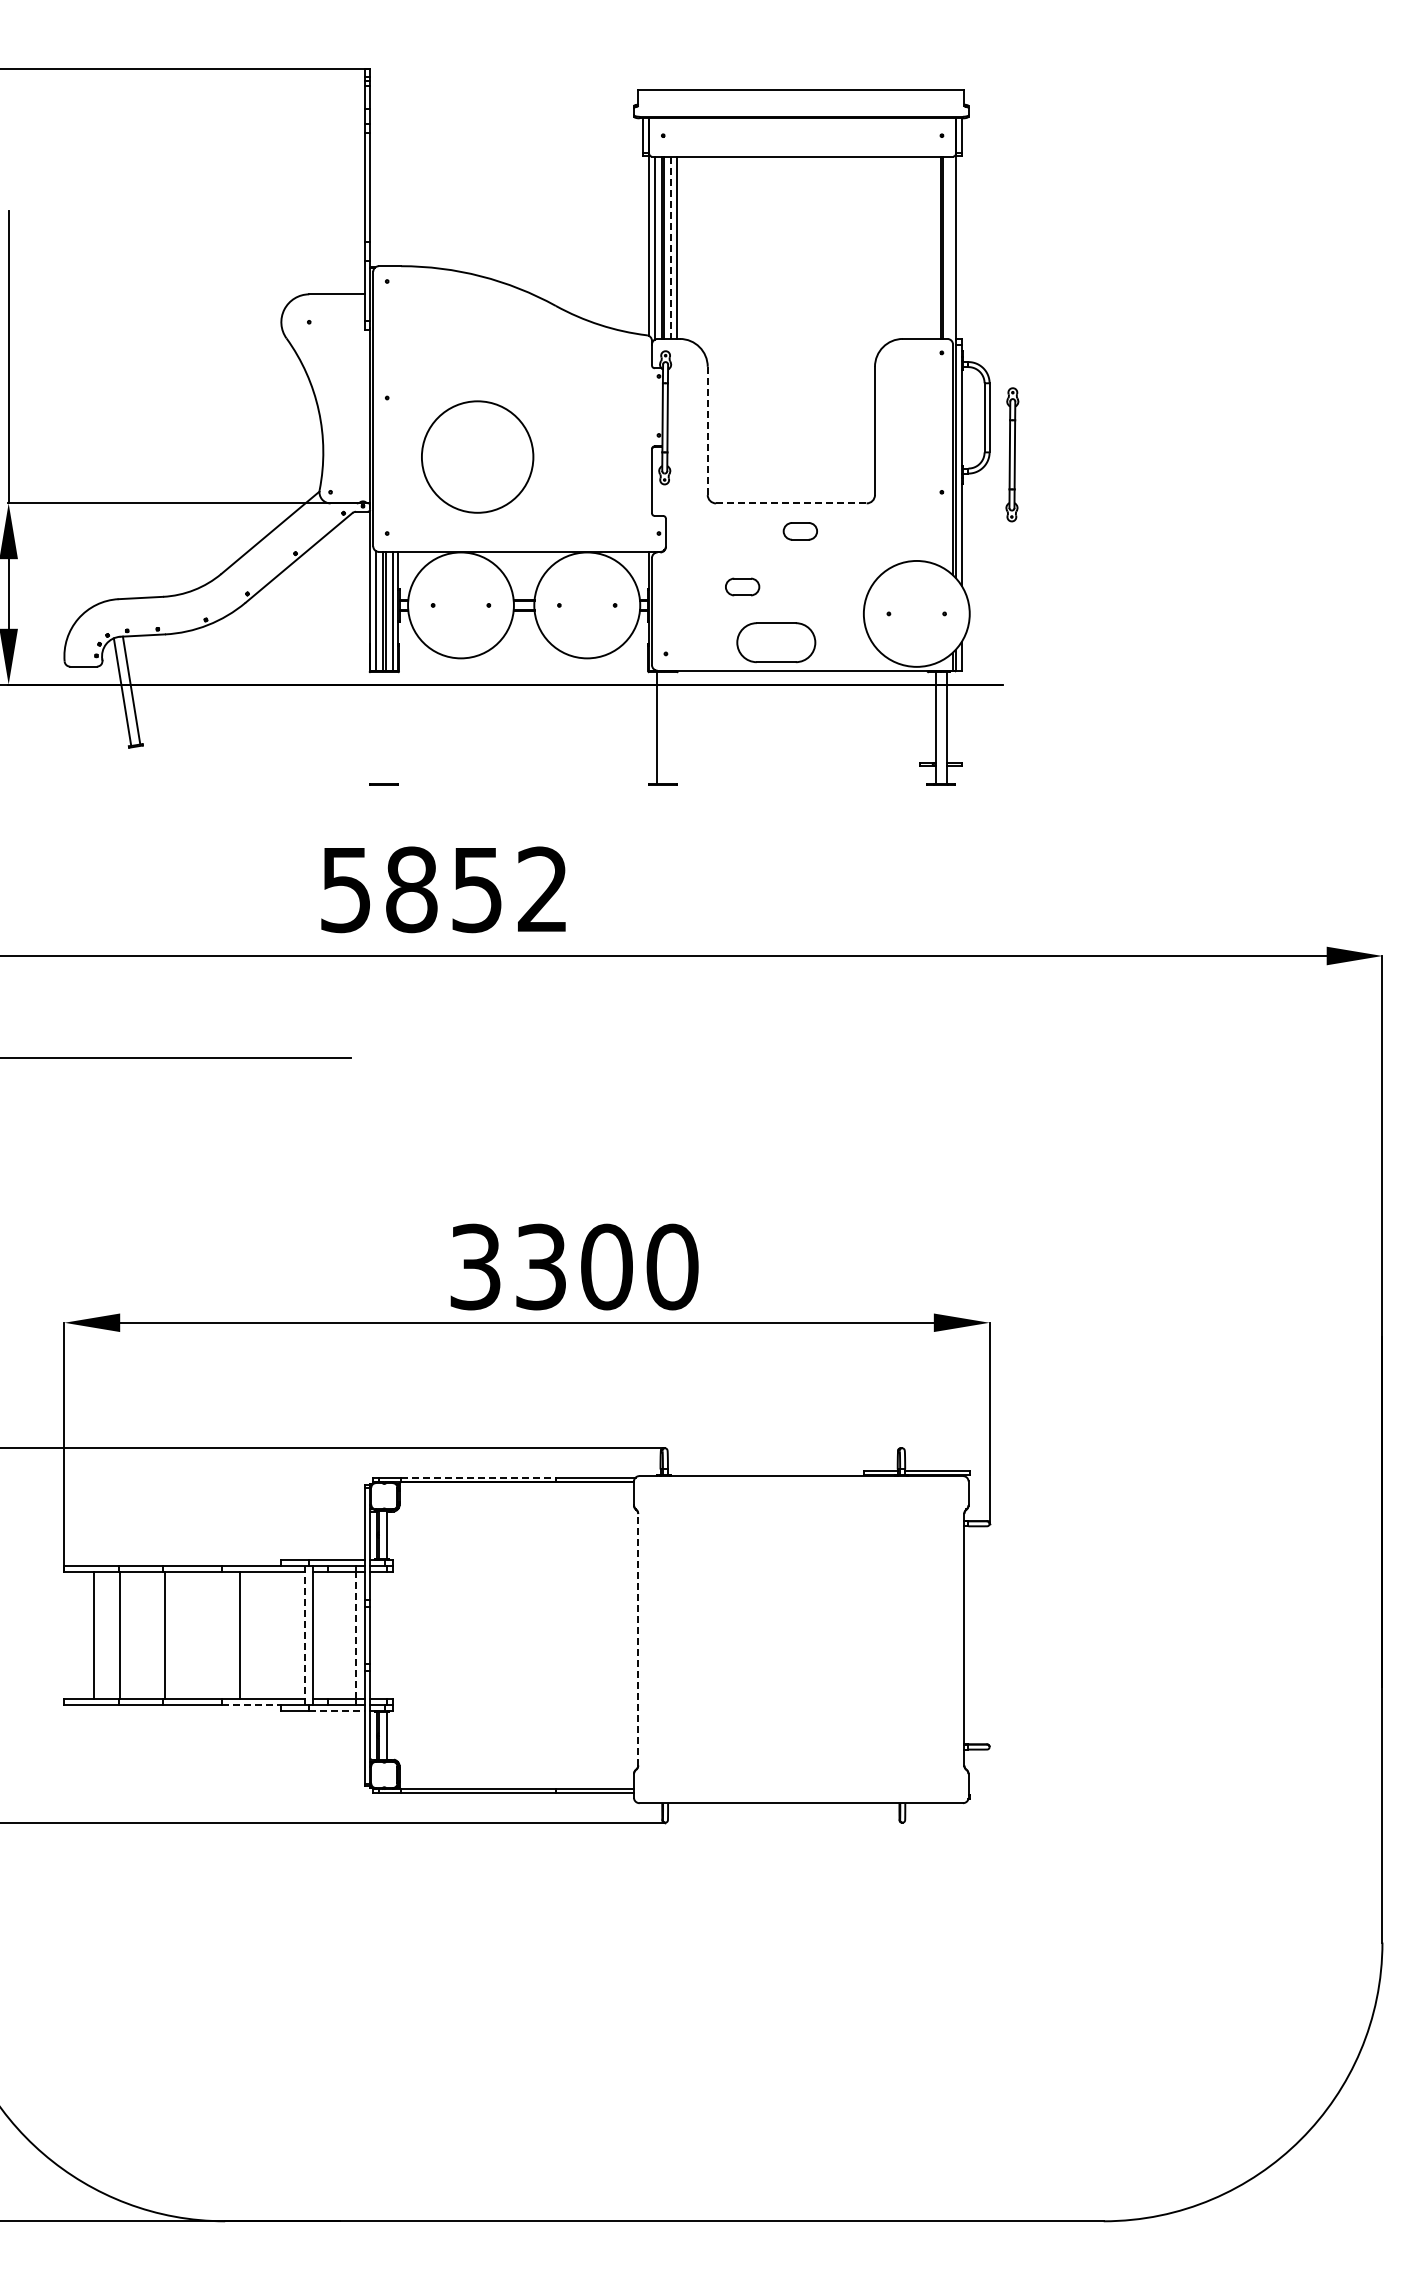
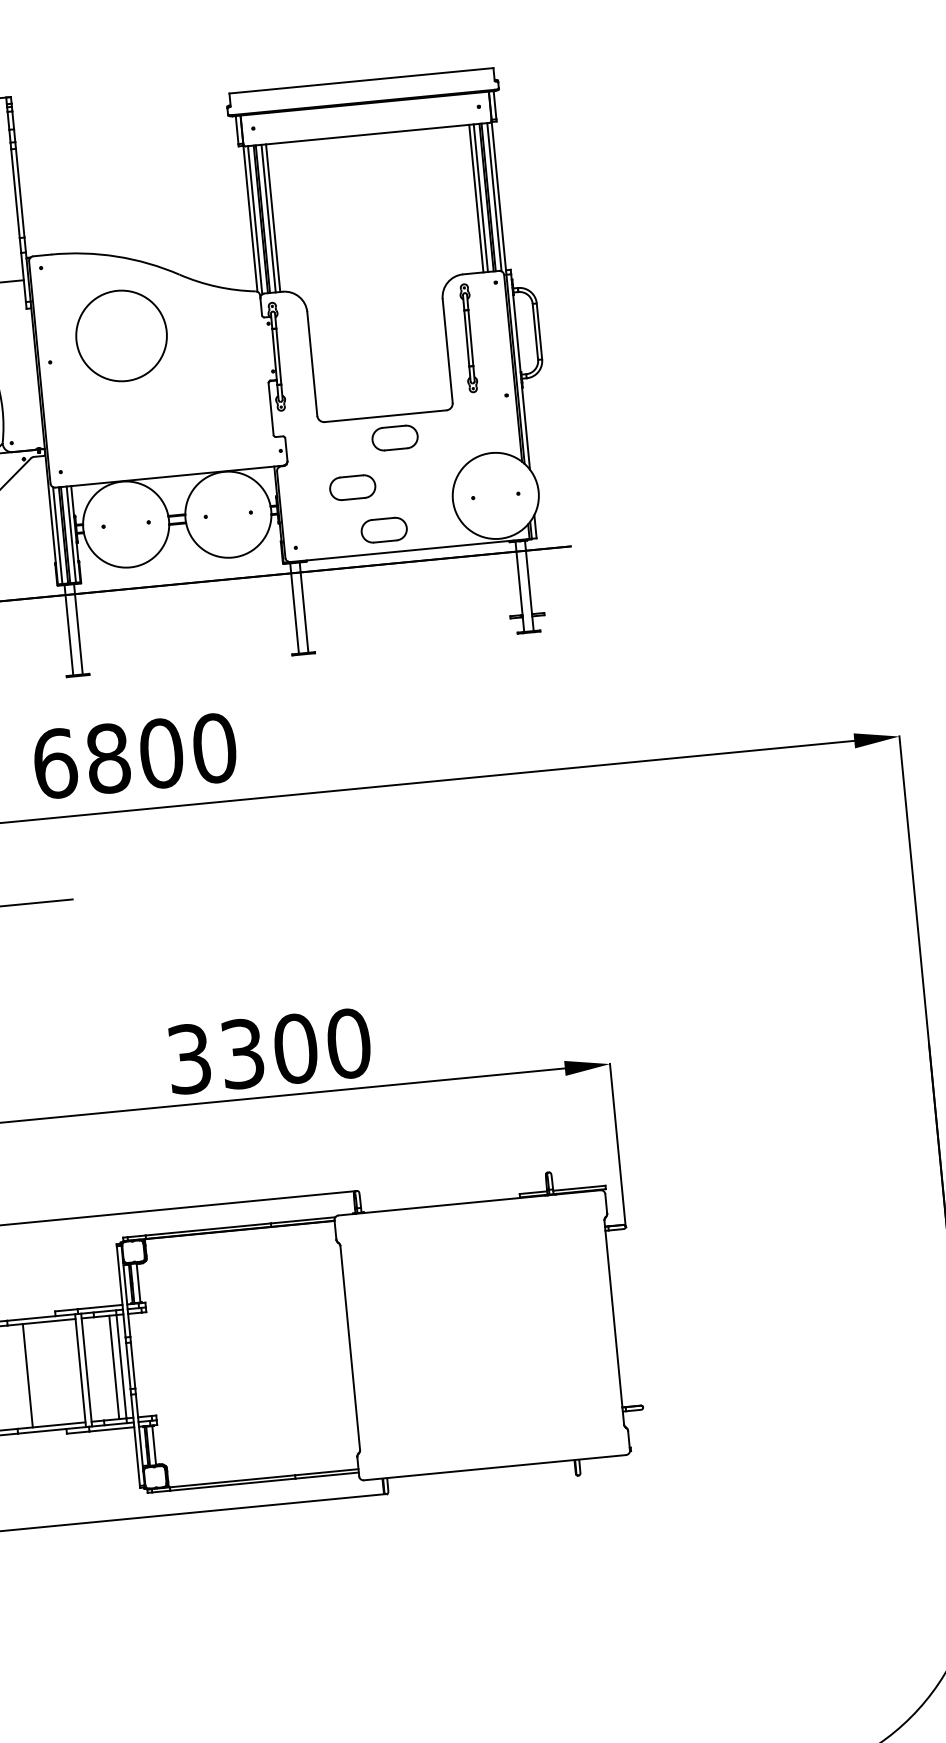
line: (928, 247) -> (476, 198), added
line: (933, 247) -> (480, 197), added
line: (950, 247) -> (494, 196), added
line: (671, 248) -> (268, 219), dashed -> solid
line: (707, 431) -> (312, 364), dashed -> solid
part: (1012, 454) -> (468, 338), moved
circle: (477, 456) -> (121, 335), moved
line: (791, 503) -> (385, 416), dashed -> solid
part: (800, 531) -> (395, 438), size x1.67
part: (742, 586) -> (352, 487), size x1.67
part: (775, 642) -> (383, 530), size x0.71
line: (378, 727) -> (68, 629), added
line: (390, 727) -> (78, 628), added
line: (668, 727) -> (303, 607), added
text: (444, 889) -> (134, 755), 5852 -> 6800
line: (478, 1477) -> (208, 1229), dashed -> solid
line: (305, 1635) -> (80, 1370), dashed -> solid
line: (347, 1635) -> (114, 1367), added
line: (356, 1635) -> (121, 1366), dashed -> solid
line: (638, 1639) -> (350, 1347), dashed -> solid
line: (251, 1705) -> (42, 1431), dashed -> solid
line: (336, 1711) -> (111, 1429), dashed -> solid

